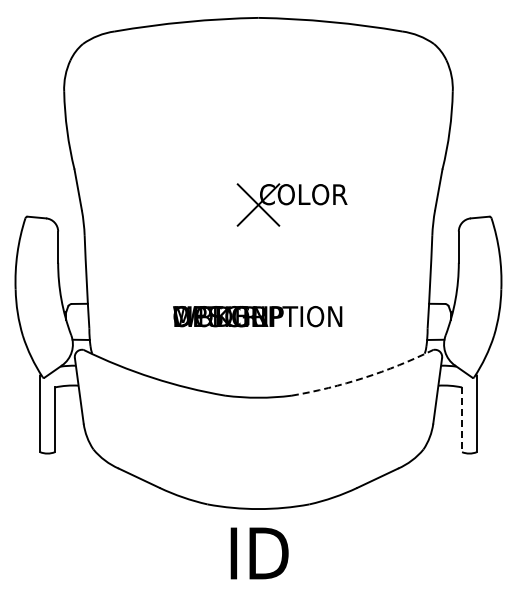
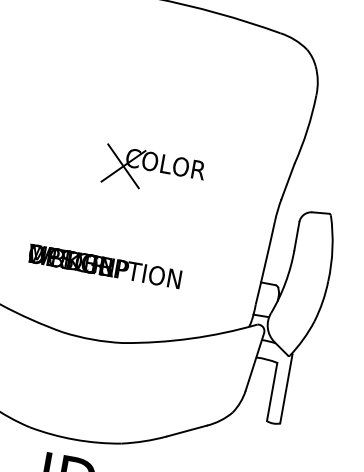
arc: (364, 377) -> (191, 338), dashed -> solid
line: (462, 420) -> (272, 392), dashed -> solid

